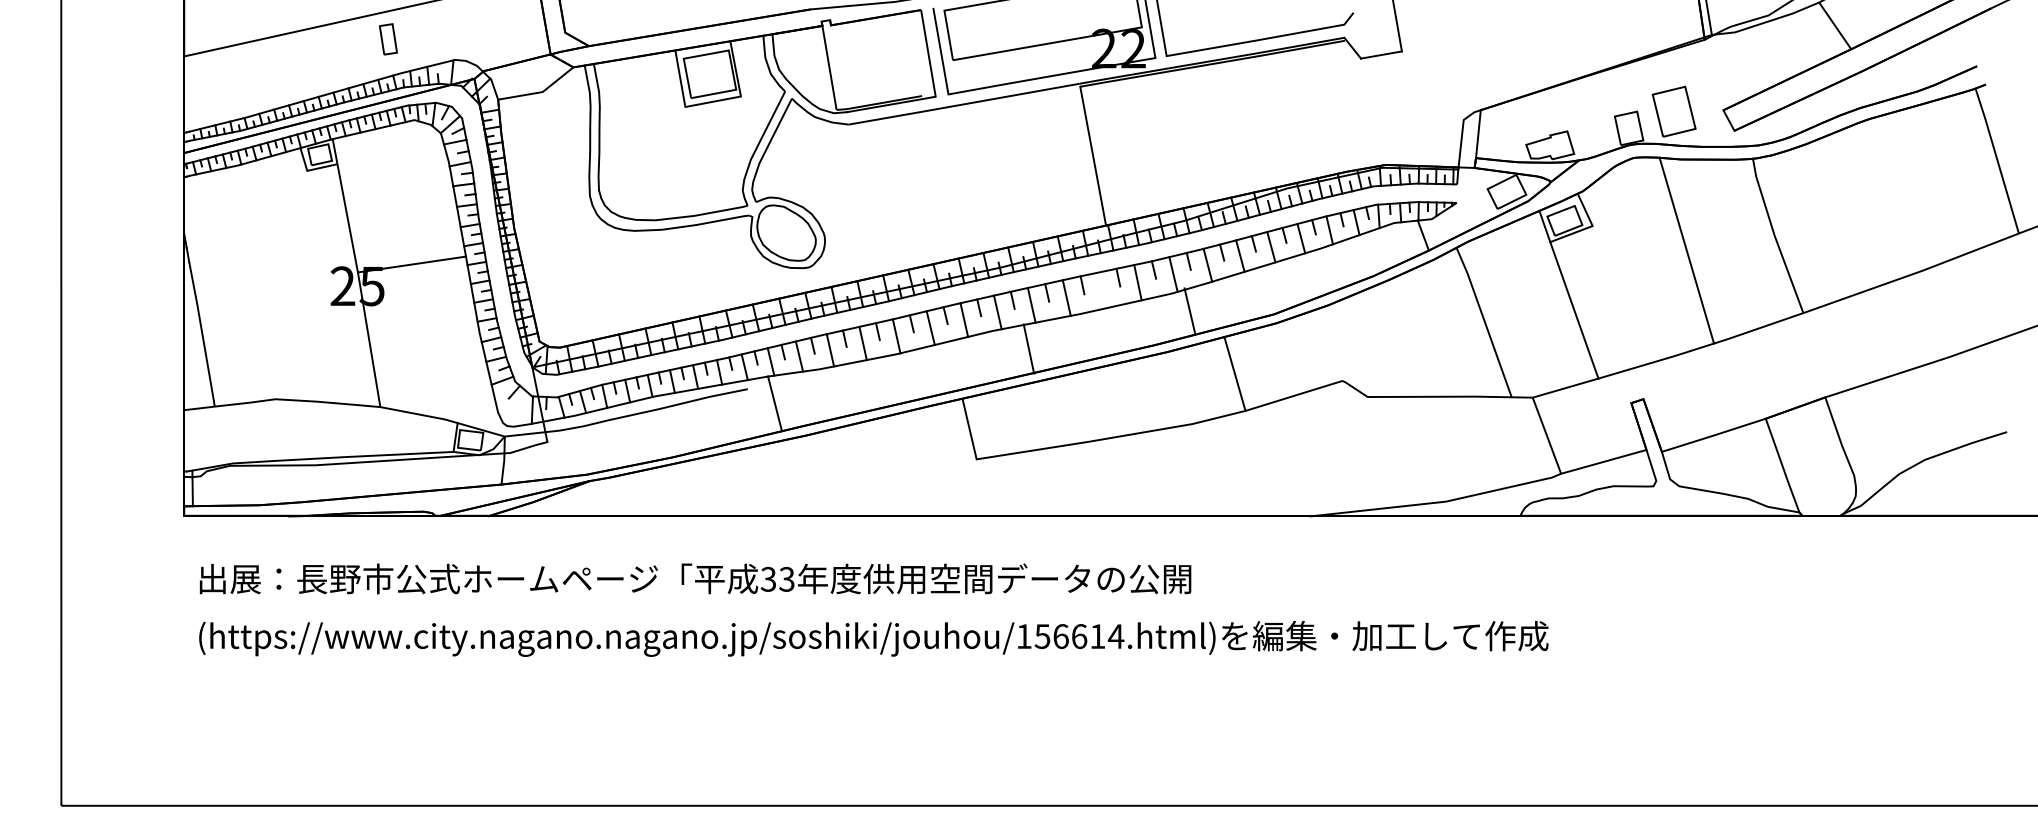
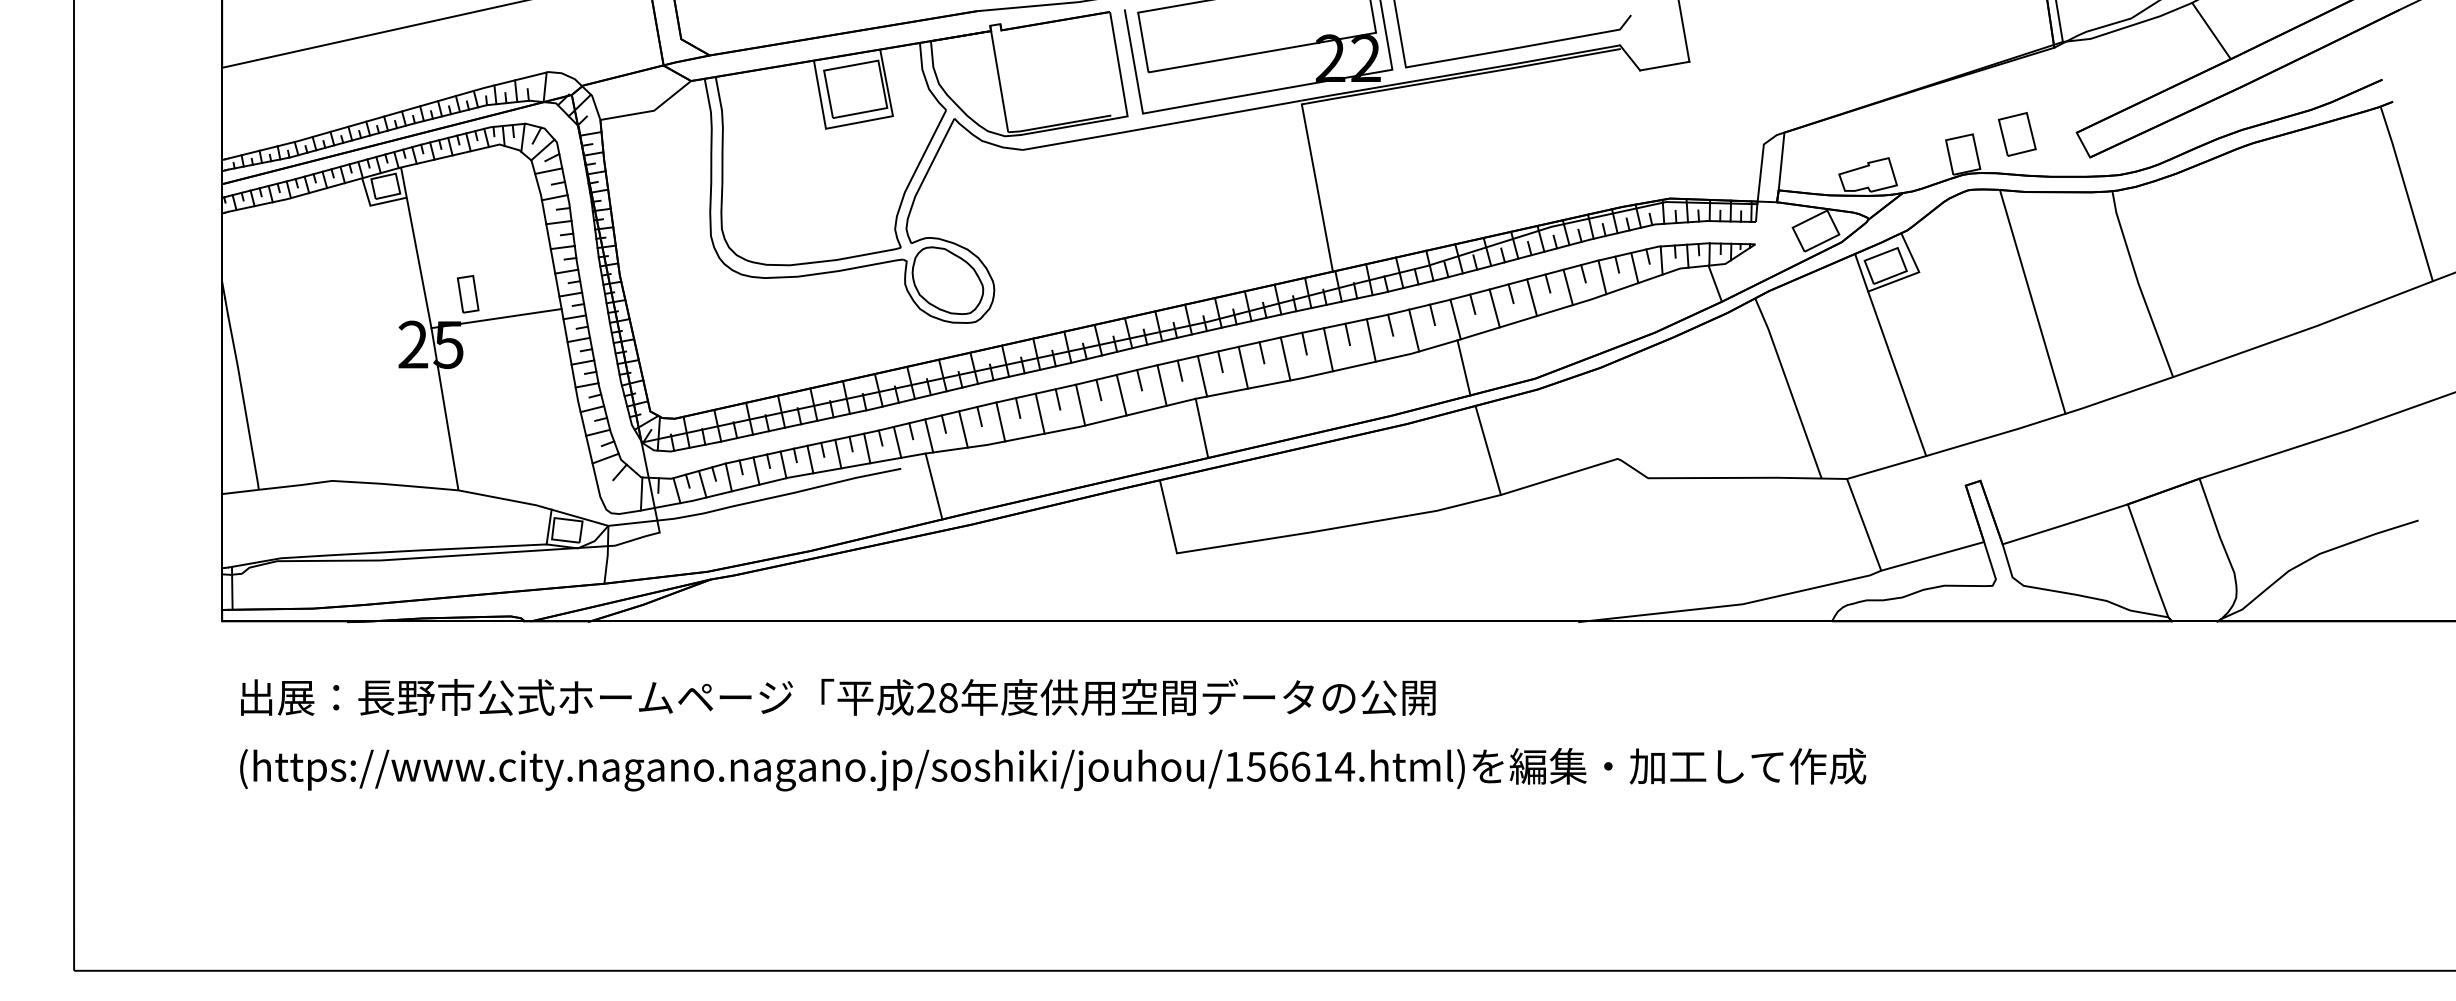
part: (388, 39) -> (468, 294), moved
part: (1673, 111) -> (2016, 134), size x0.71
line: (1101, 290) -> (1327, 349), added
line: (1189, 310) -> (1463, 367), moved
line: (1028, 349) -> (1201, 428), moved
text: (777, 578) -> (936, 697), 33 -> 28

